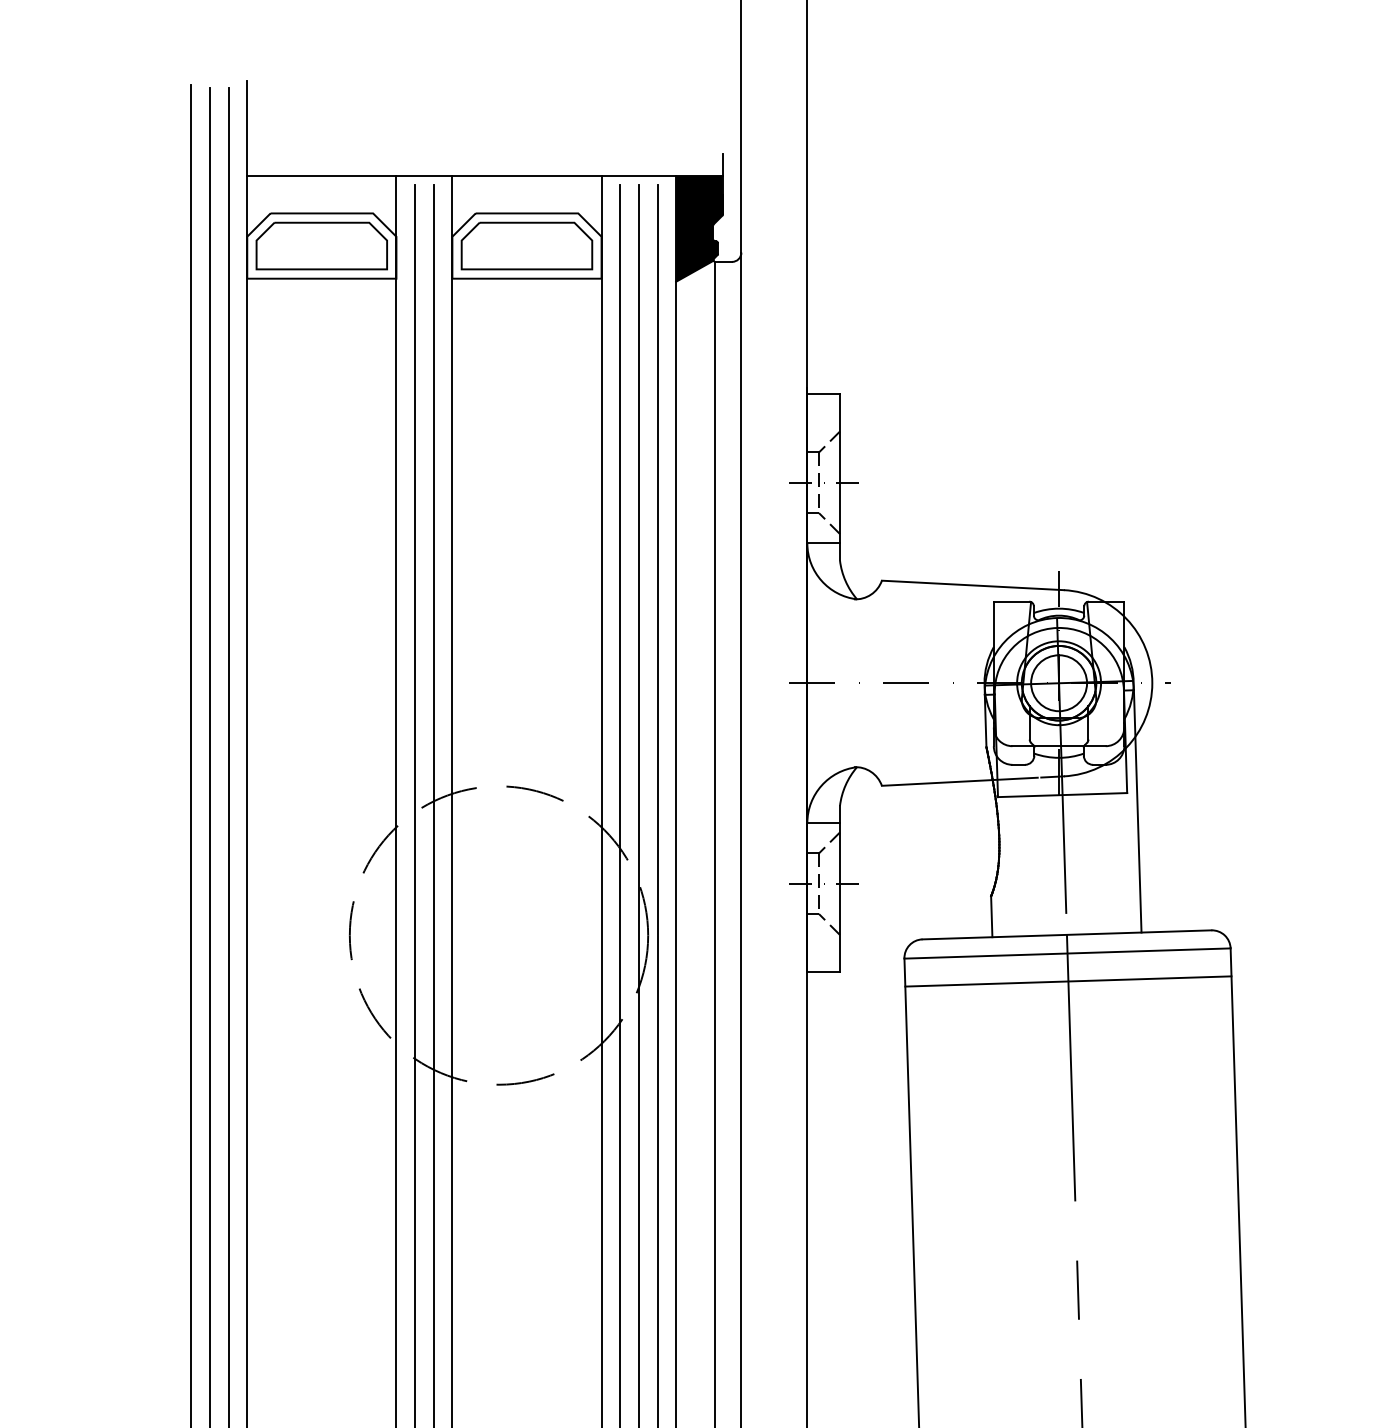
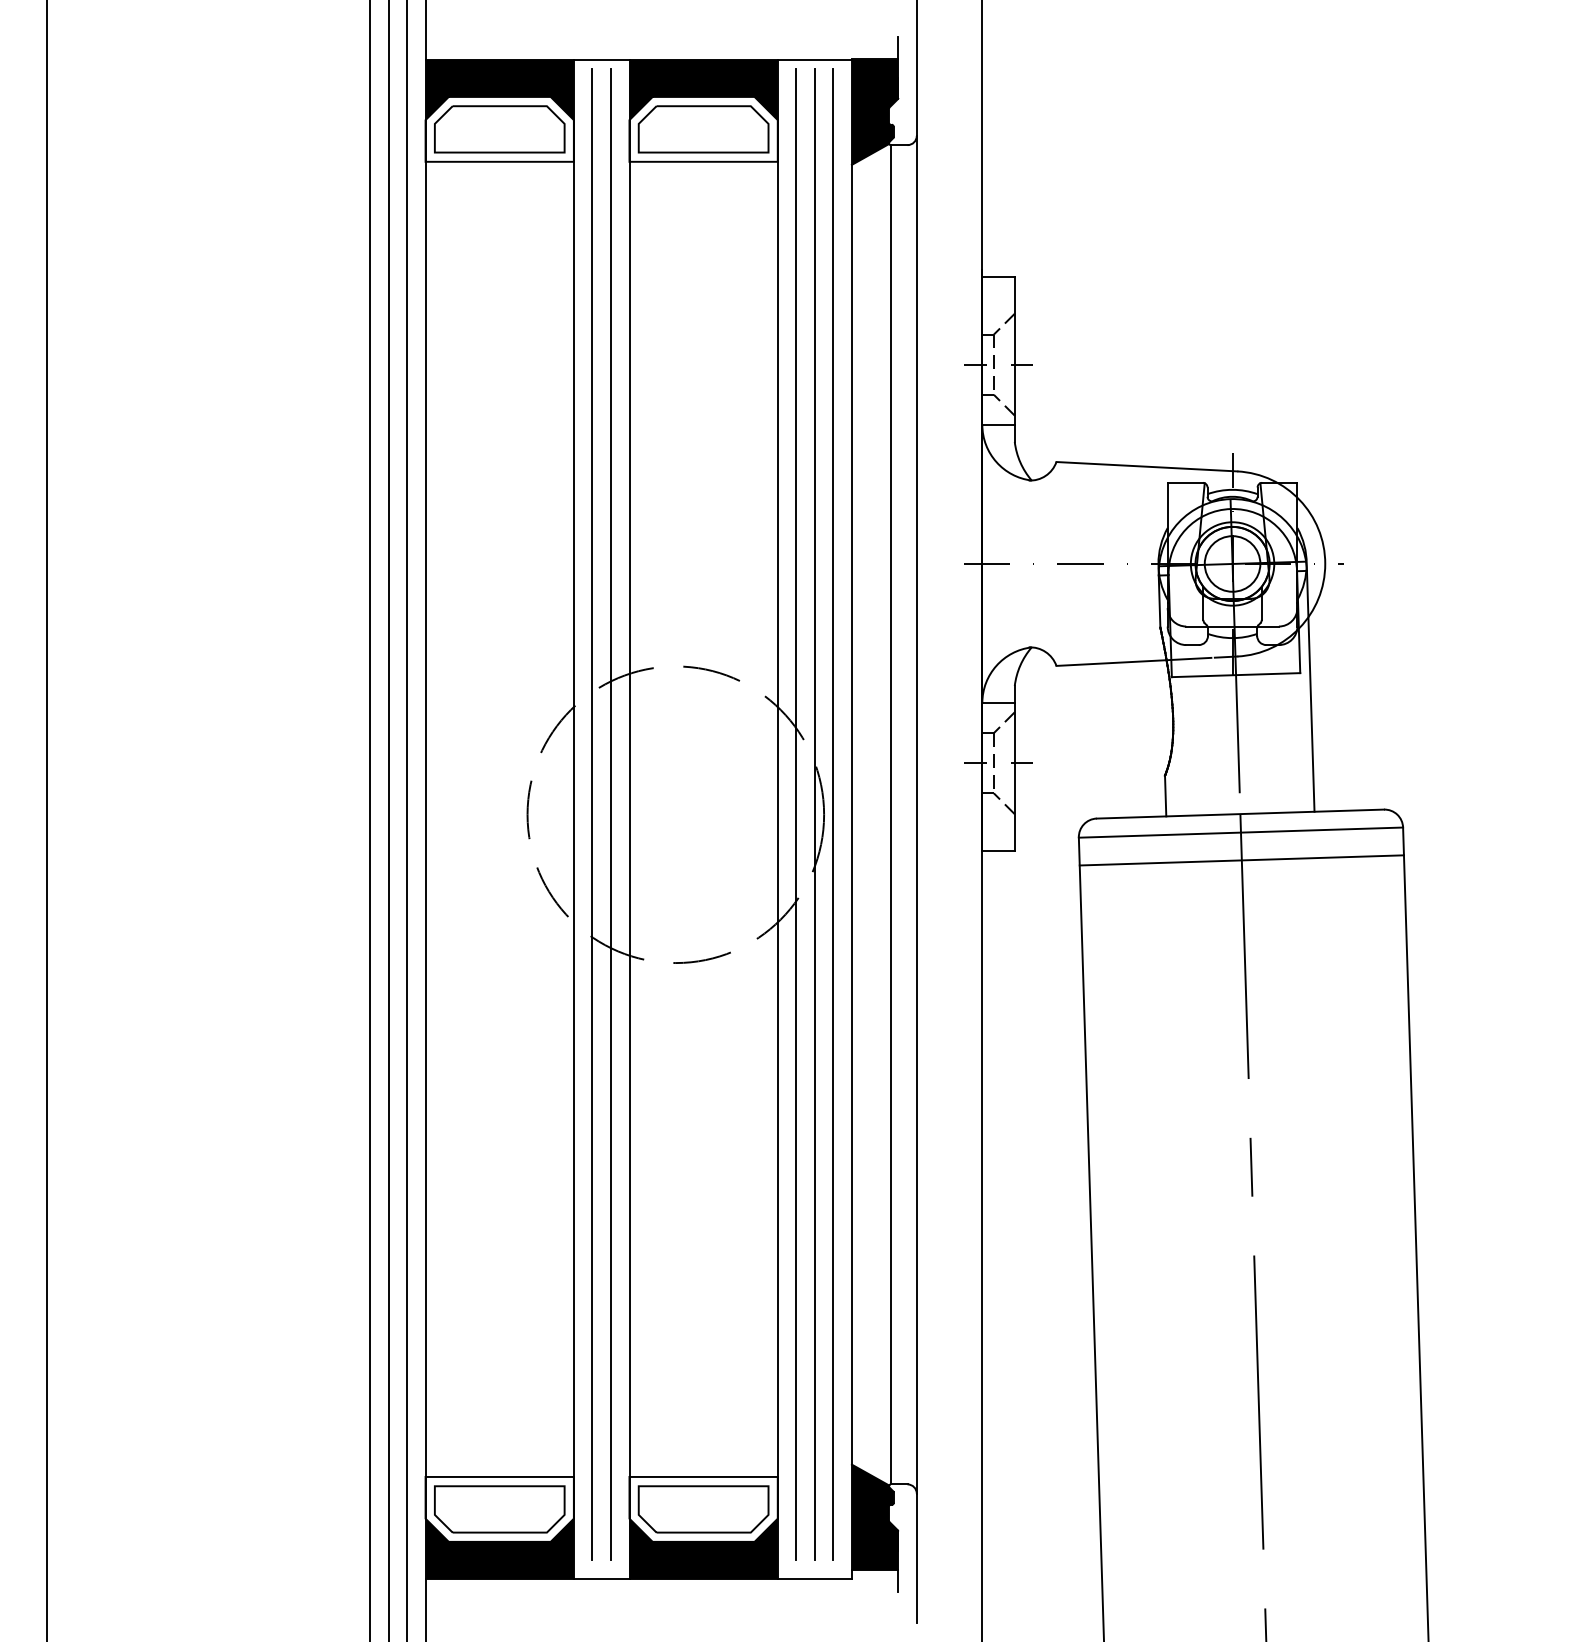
fill: (321, 205) -> (499, 89), added
fill: (526, 205) -> (703, 89), added

